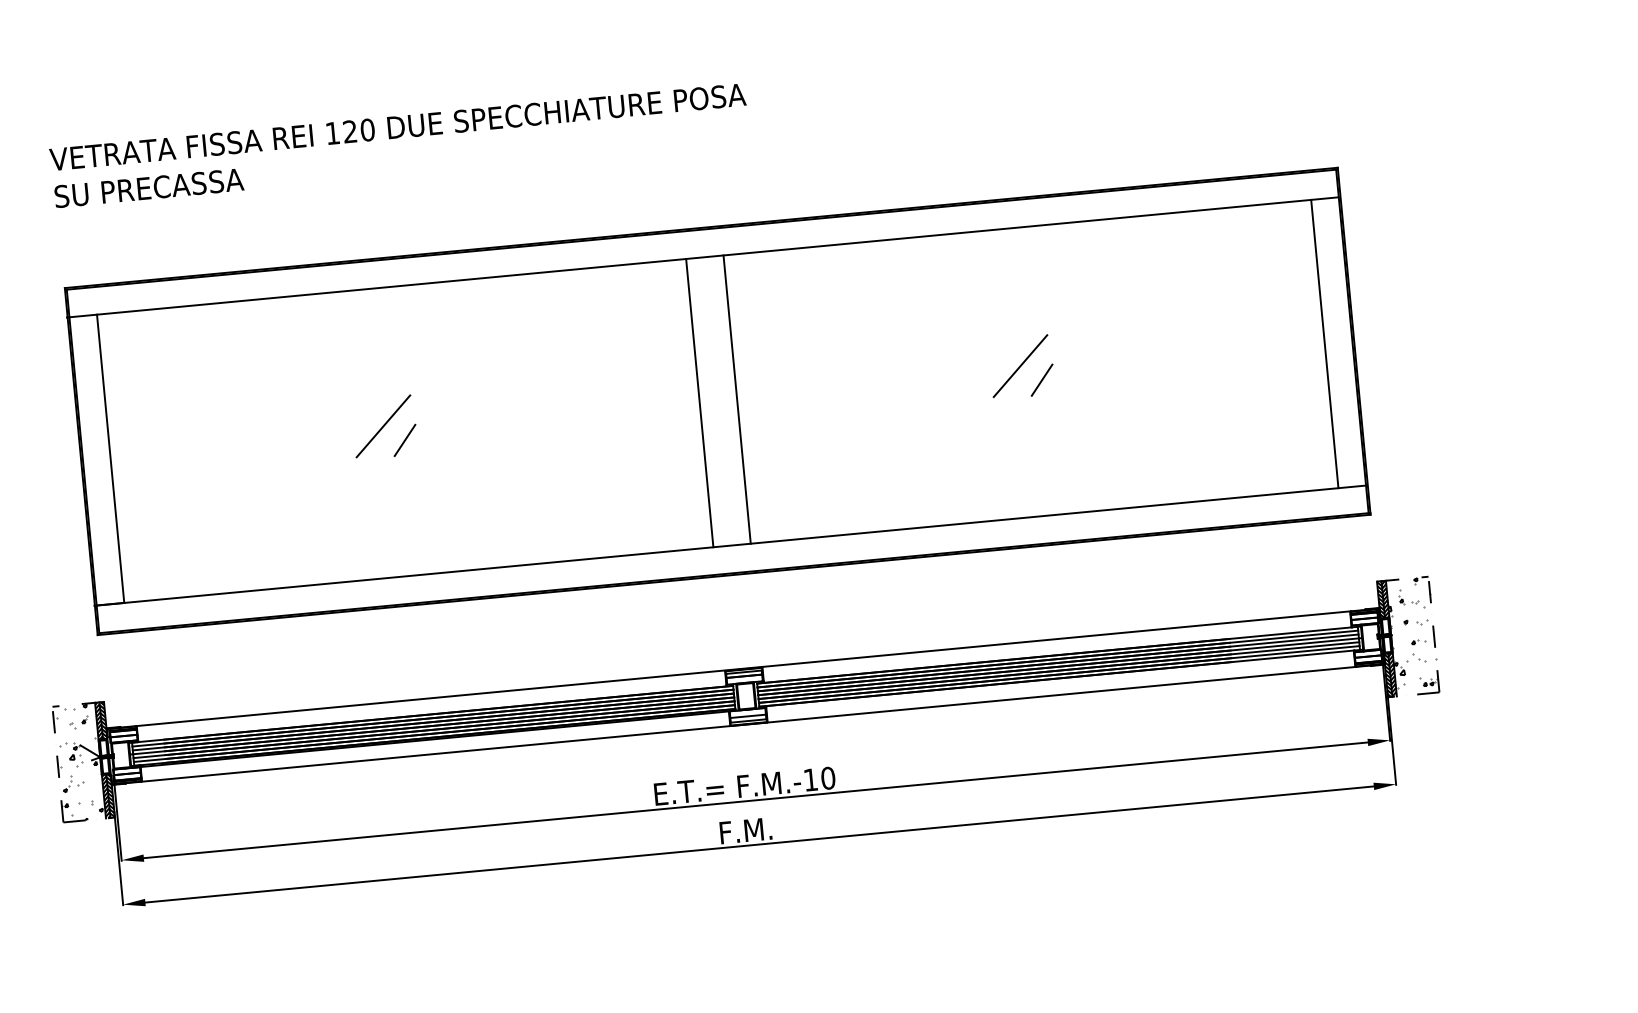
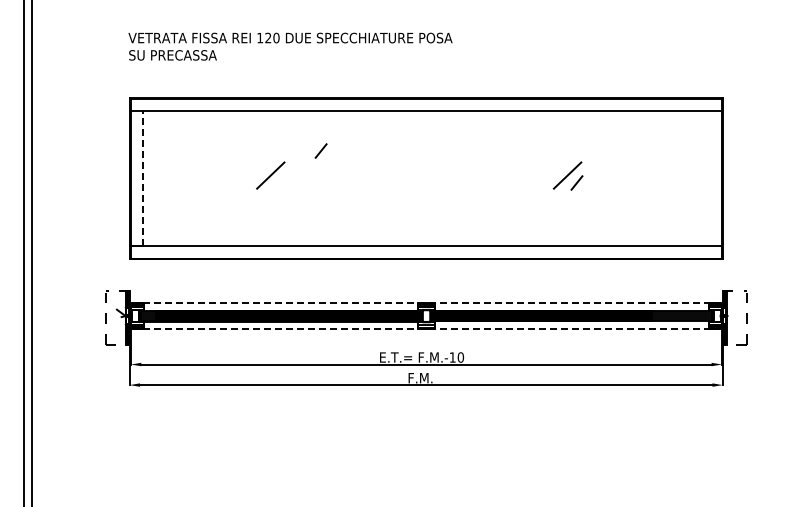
line: (1325, 343) -> (709, 178), removed
line: (737, 399) -> (435, 178), removed
line: (698, 402) -> (417, 178), removed
line: (403, 439) -> (320, 150), moved
line: (110, 458) -> (143, 178), solid -> dashed
hatch: (1411, 632) -> (736, 315), removed
line: (743, 669) -> (426, 303), solid -> dashed
line: (748, 725) -> (426, 329), solid -> dashed
hatch: (78, 762) -> (115, 317), removed

